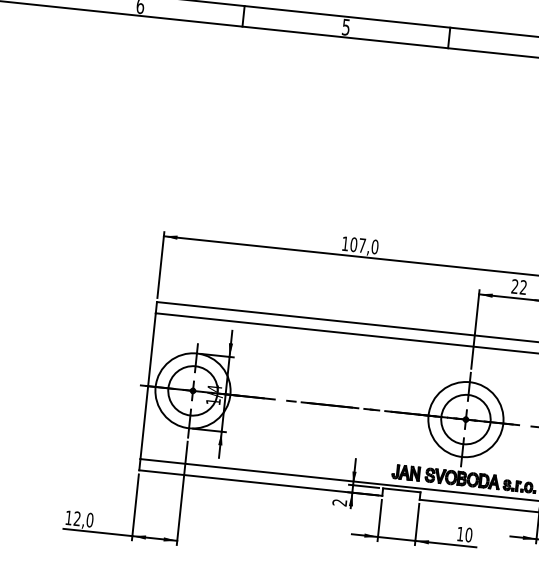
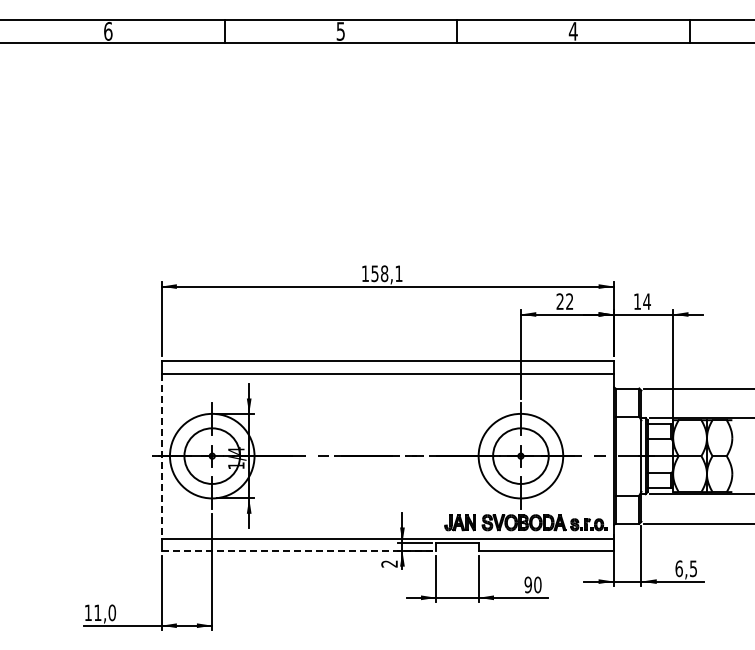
text: (364, 245) -> (386, 273), 107,0 -> 158,1
line: (148, 386) -> (161, 456), solid -> dashed
line: (261, 483) -> (299, 551), solid -> dashed
text: (77, 518) -> (97, 612), 12,0 -> 11,0
text: (459, 533) -> (527, 584), 10 -> 90

